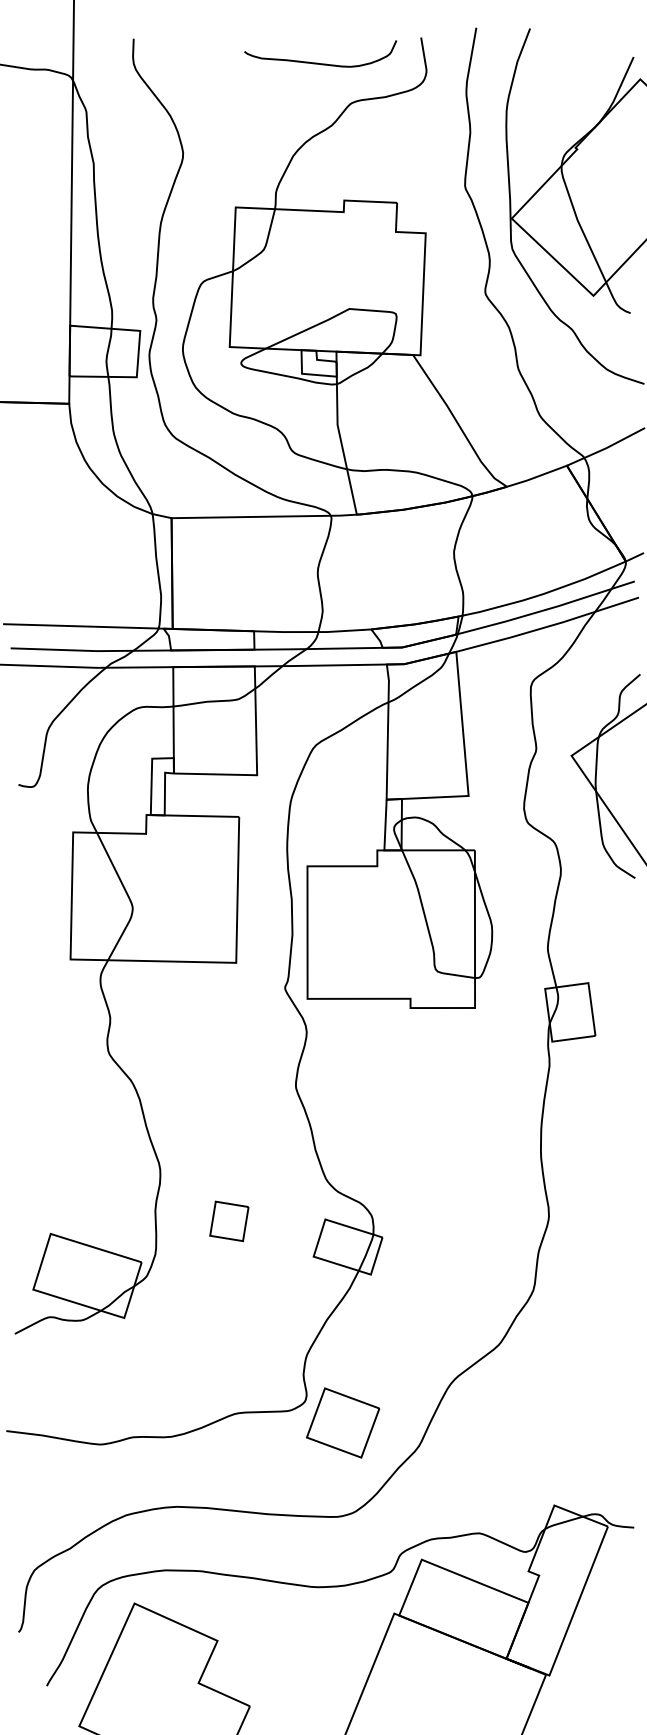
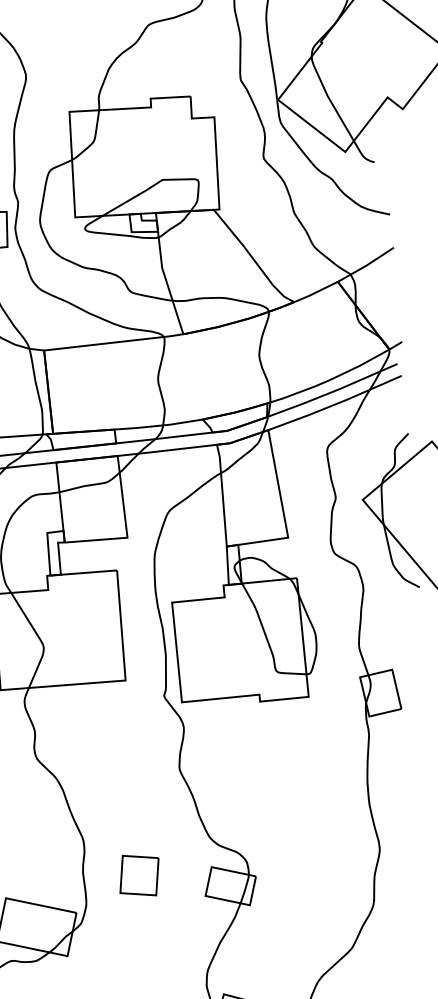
part: (229, 1221) -> (139, 875), size x1.43

